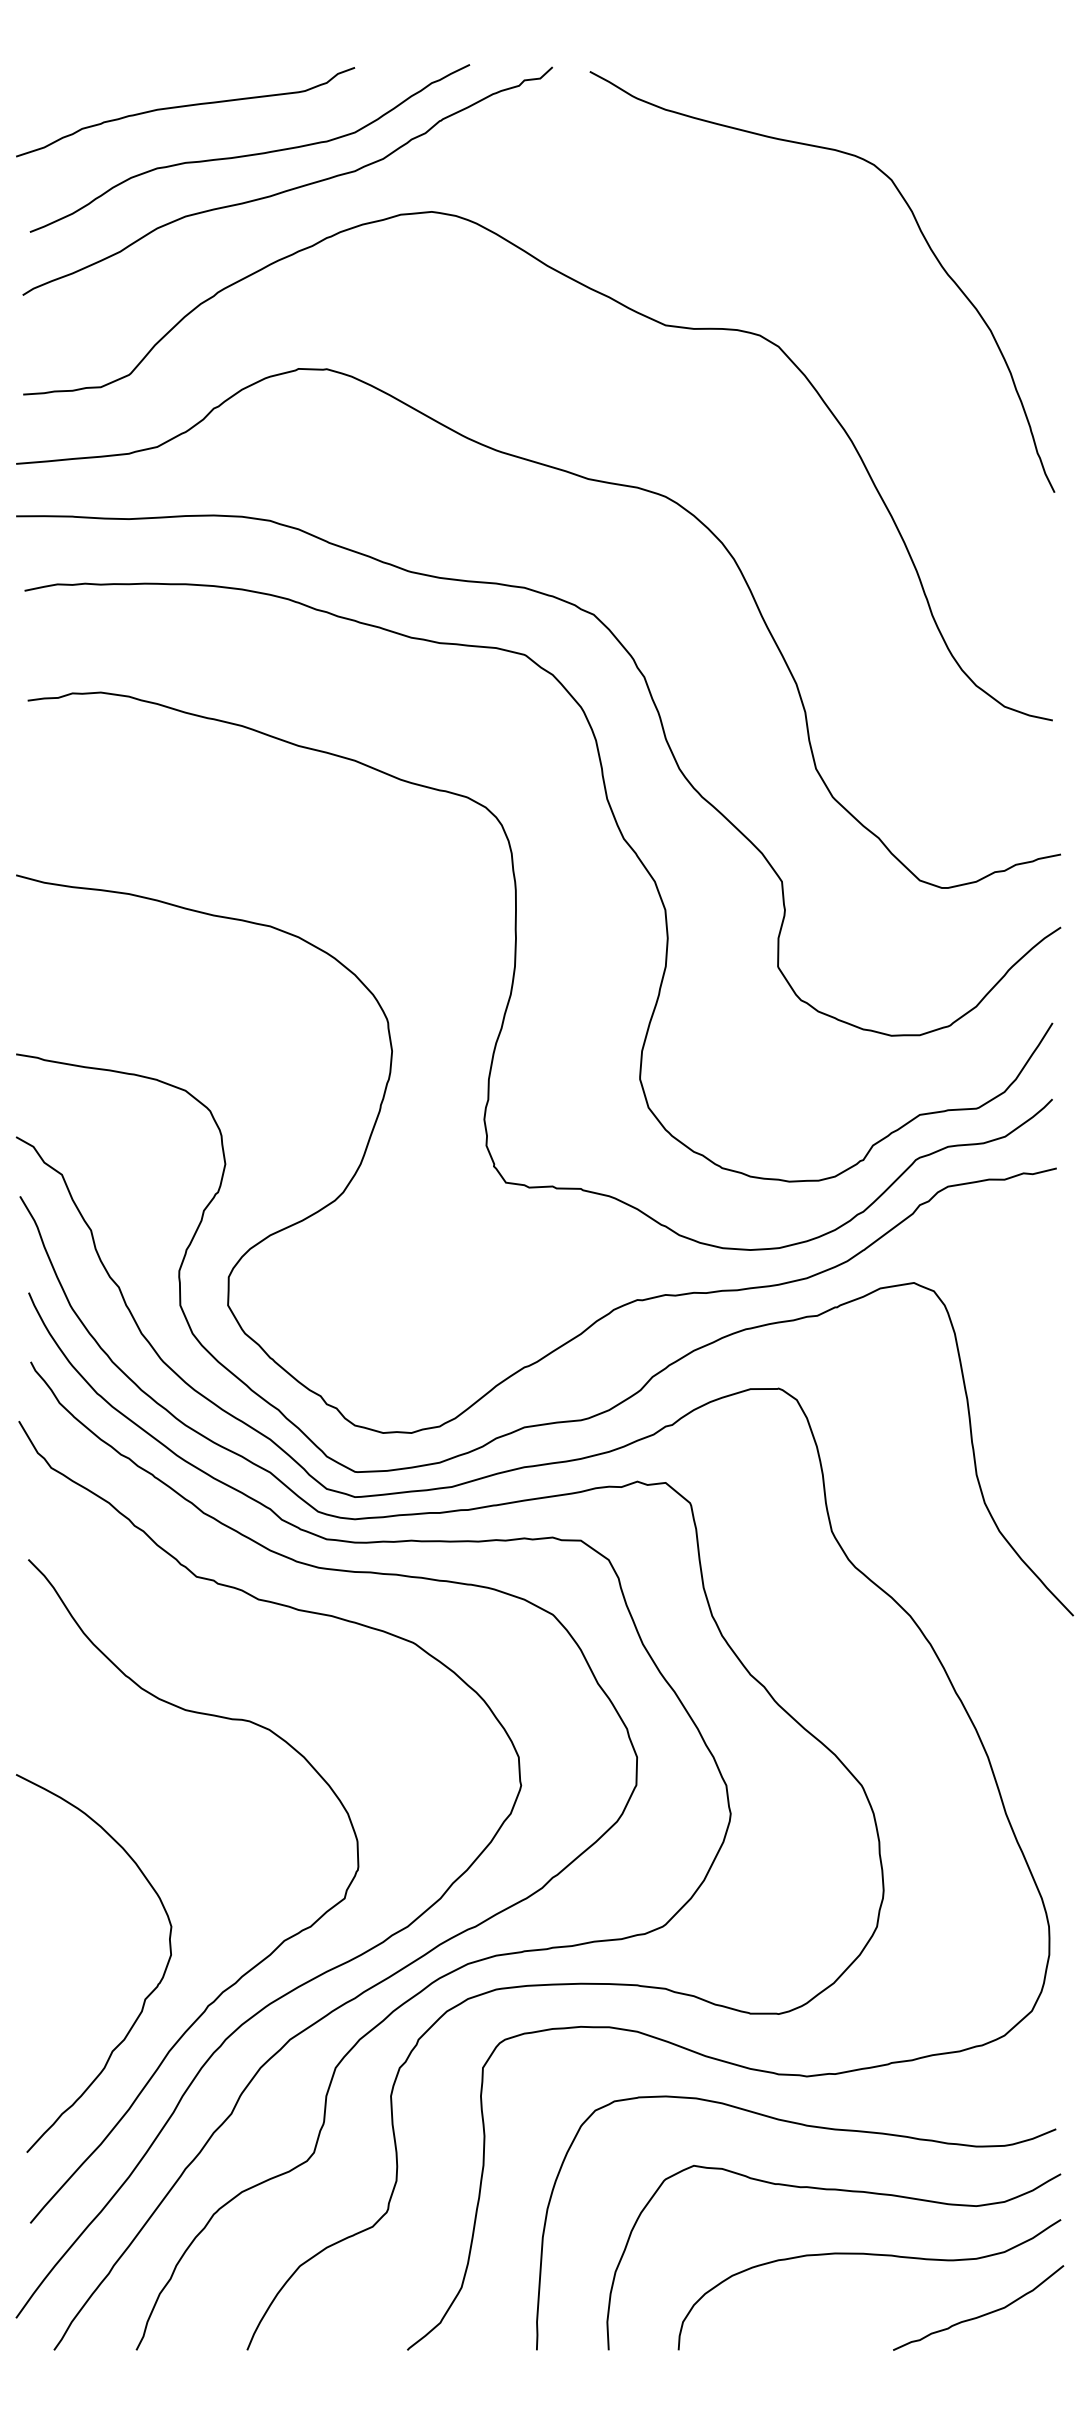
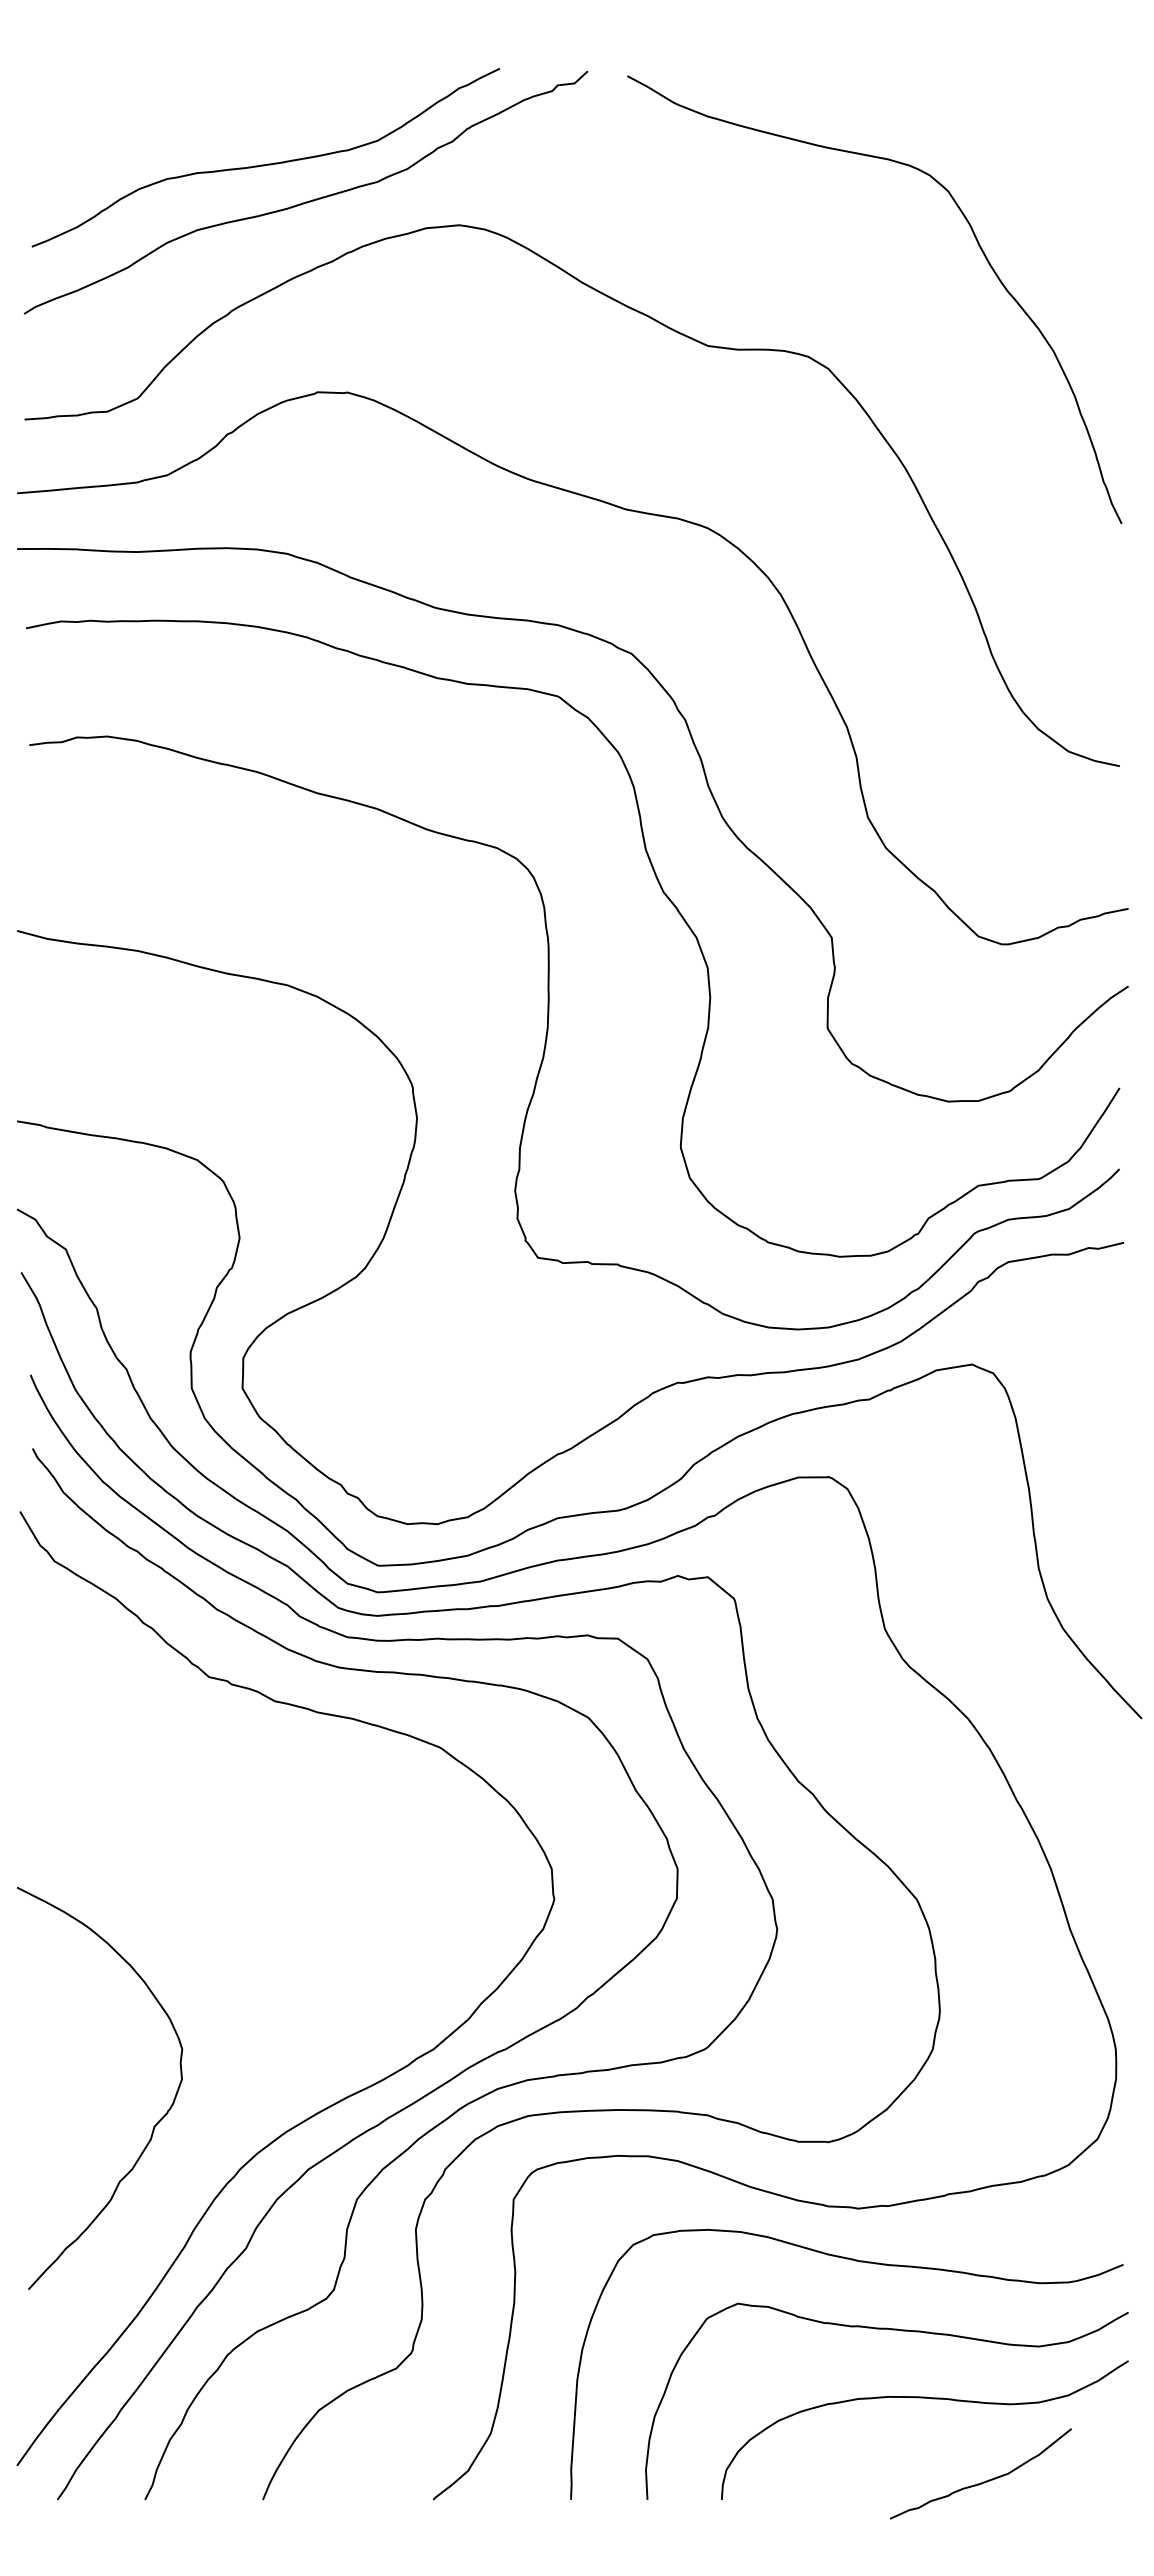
curve: (185, 106) -> (197, 113), removed
curve: (253, 1966) -> (269, 2091), removed
curve: (981, 2315) -> (983, 2481), moved

